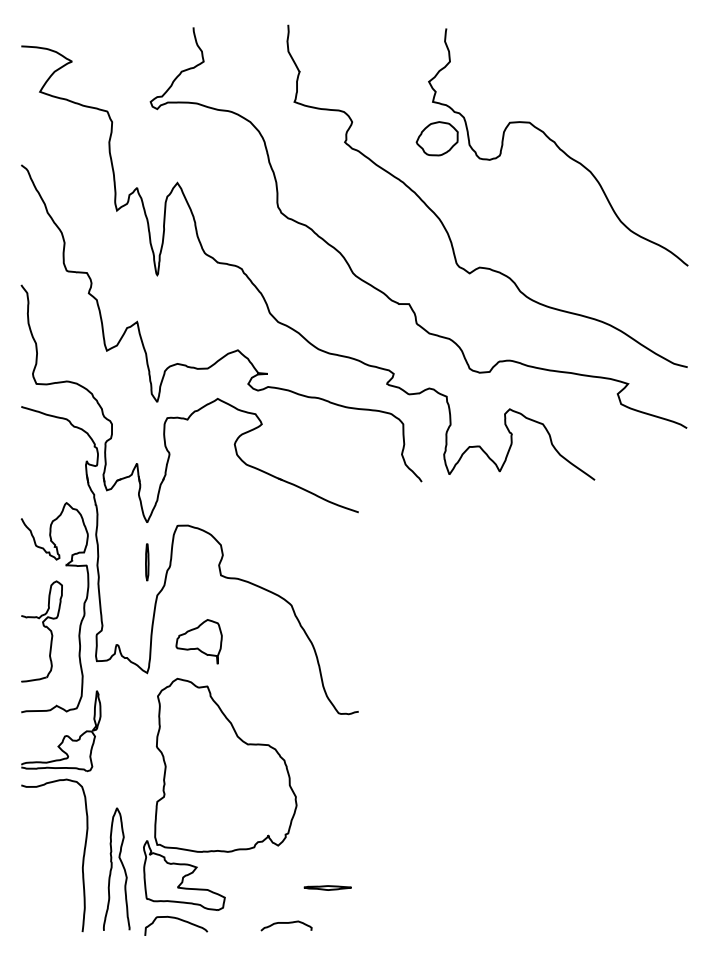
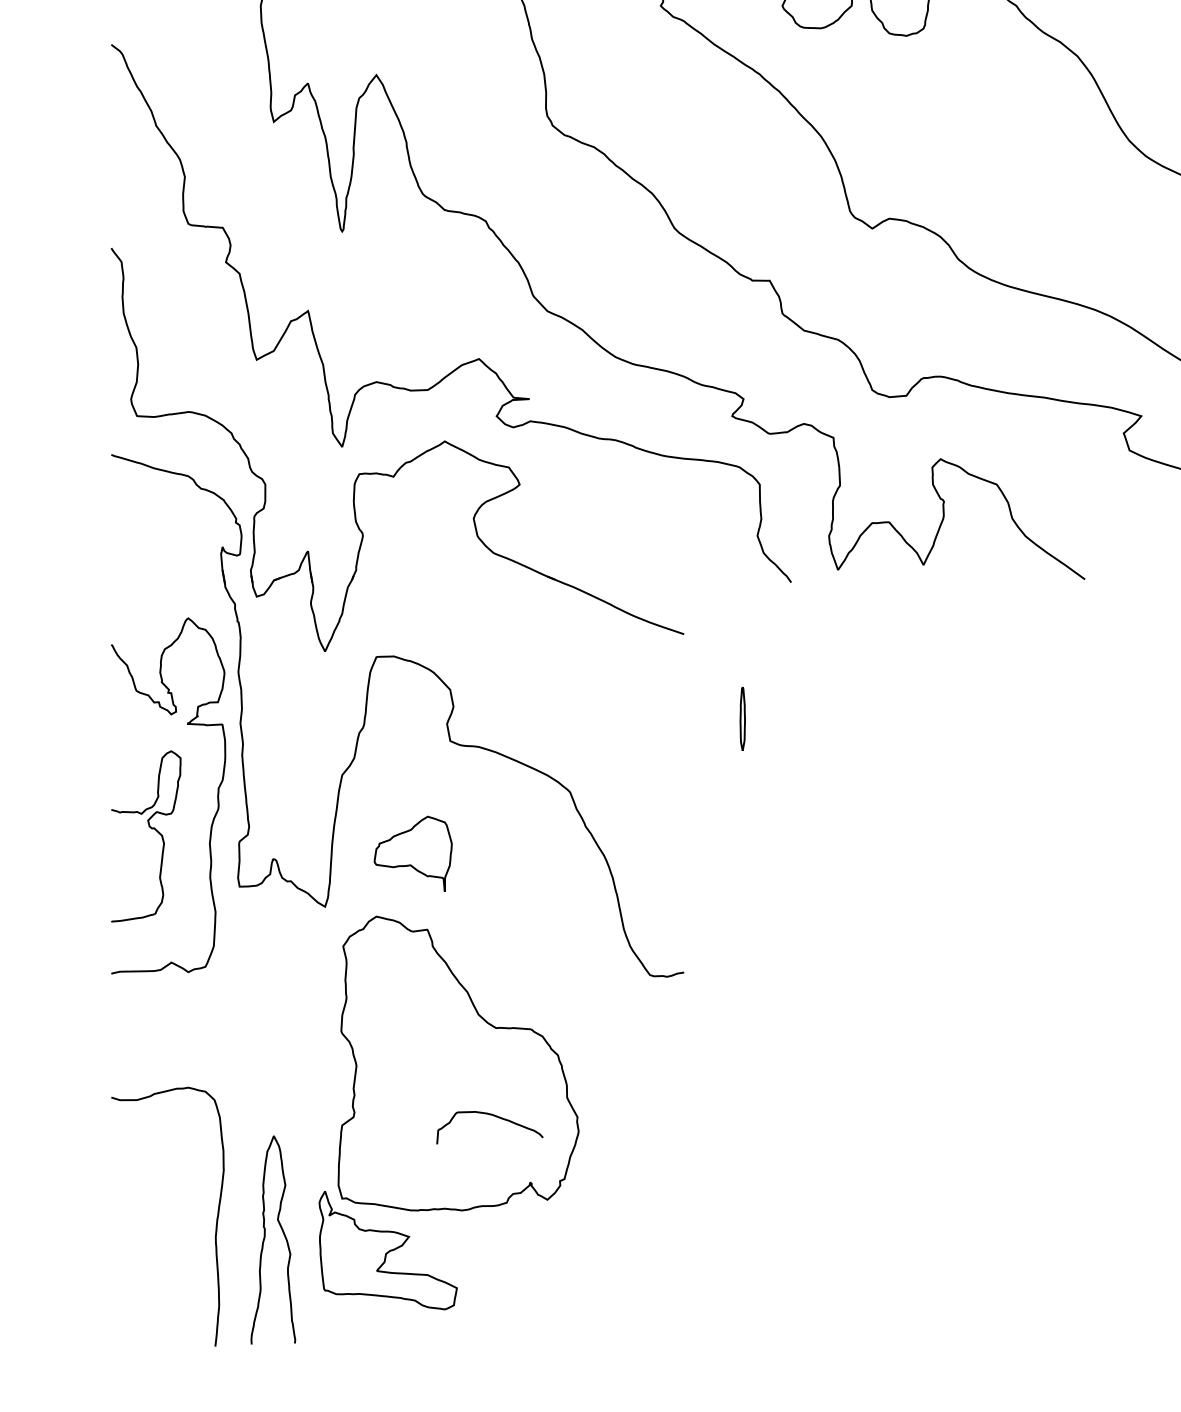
line: (147, 562) -> (743, 719), moved
part: (61, 731) -> (179, 1006), removed
part: (327, 887) -> (631, 1270), removed
curve: (179, 920) -> (495, 1118), moved
curve: (286, 923) -> (561, 1332), removed

